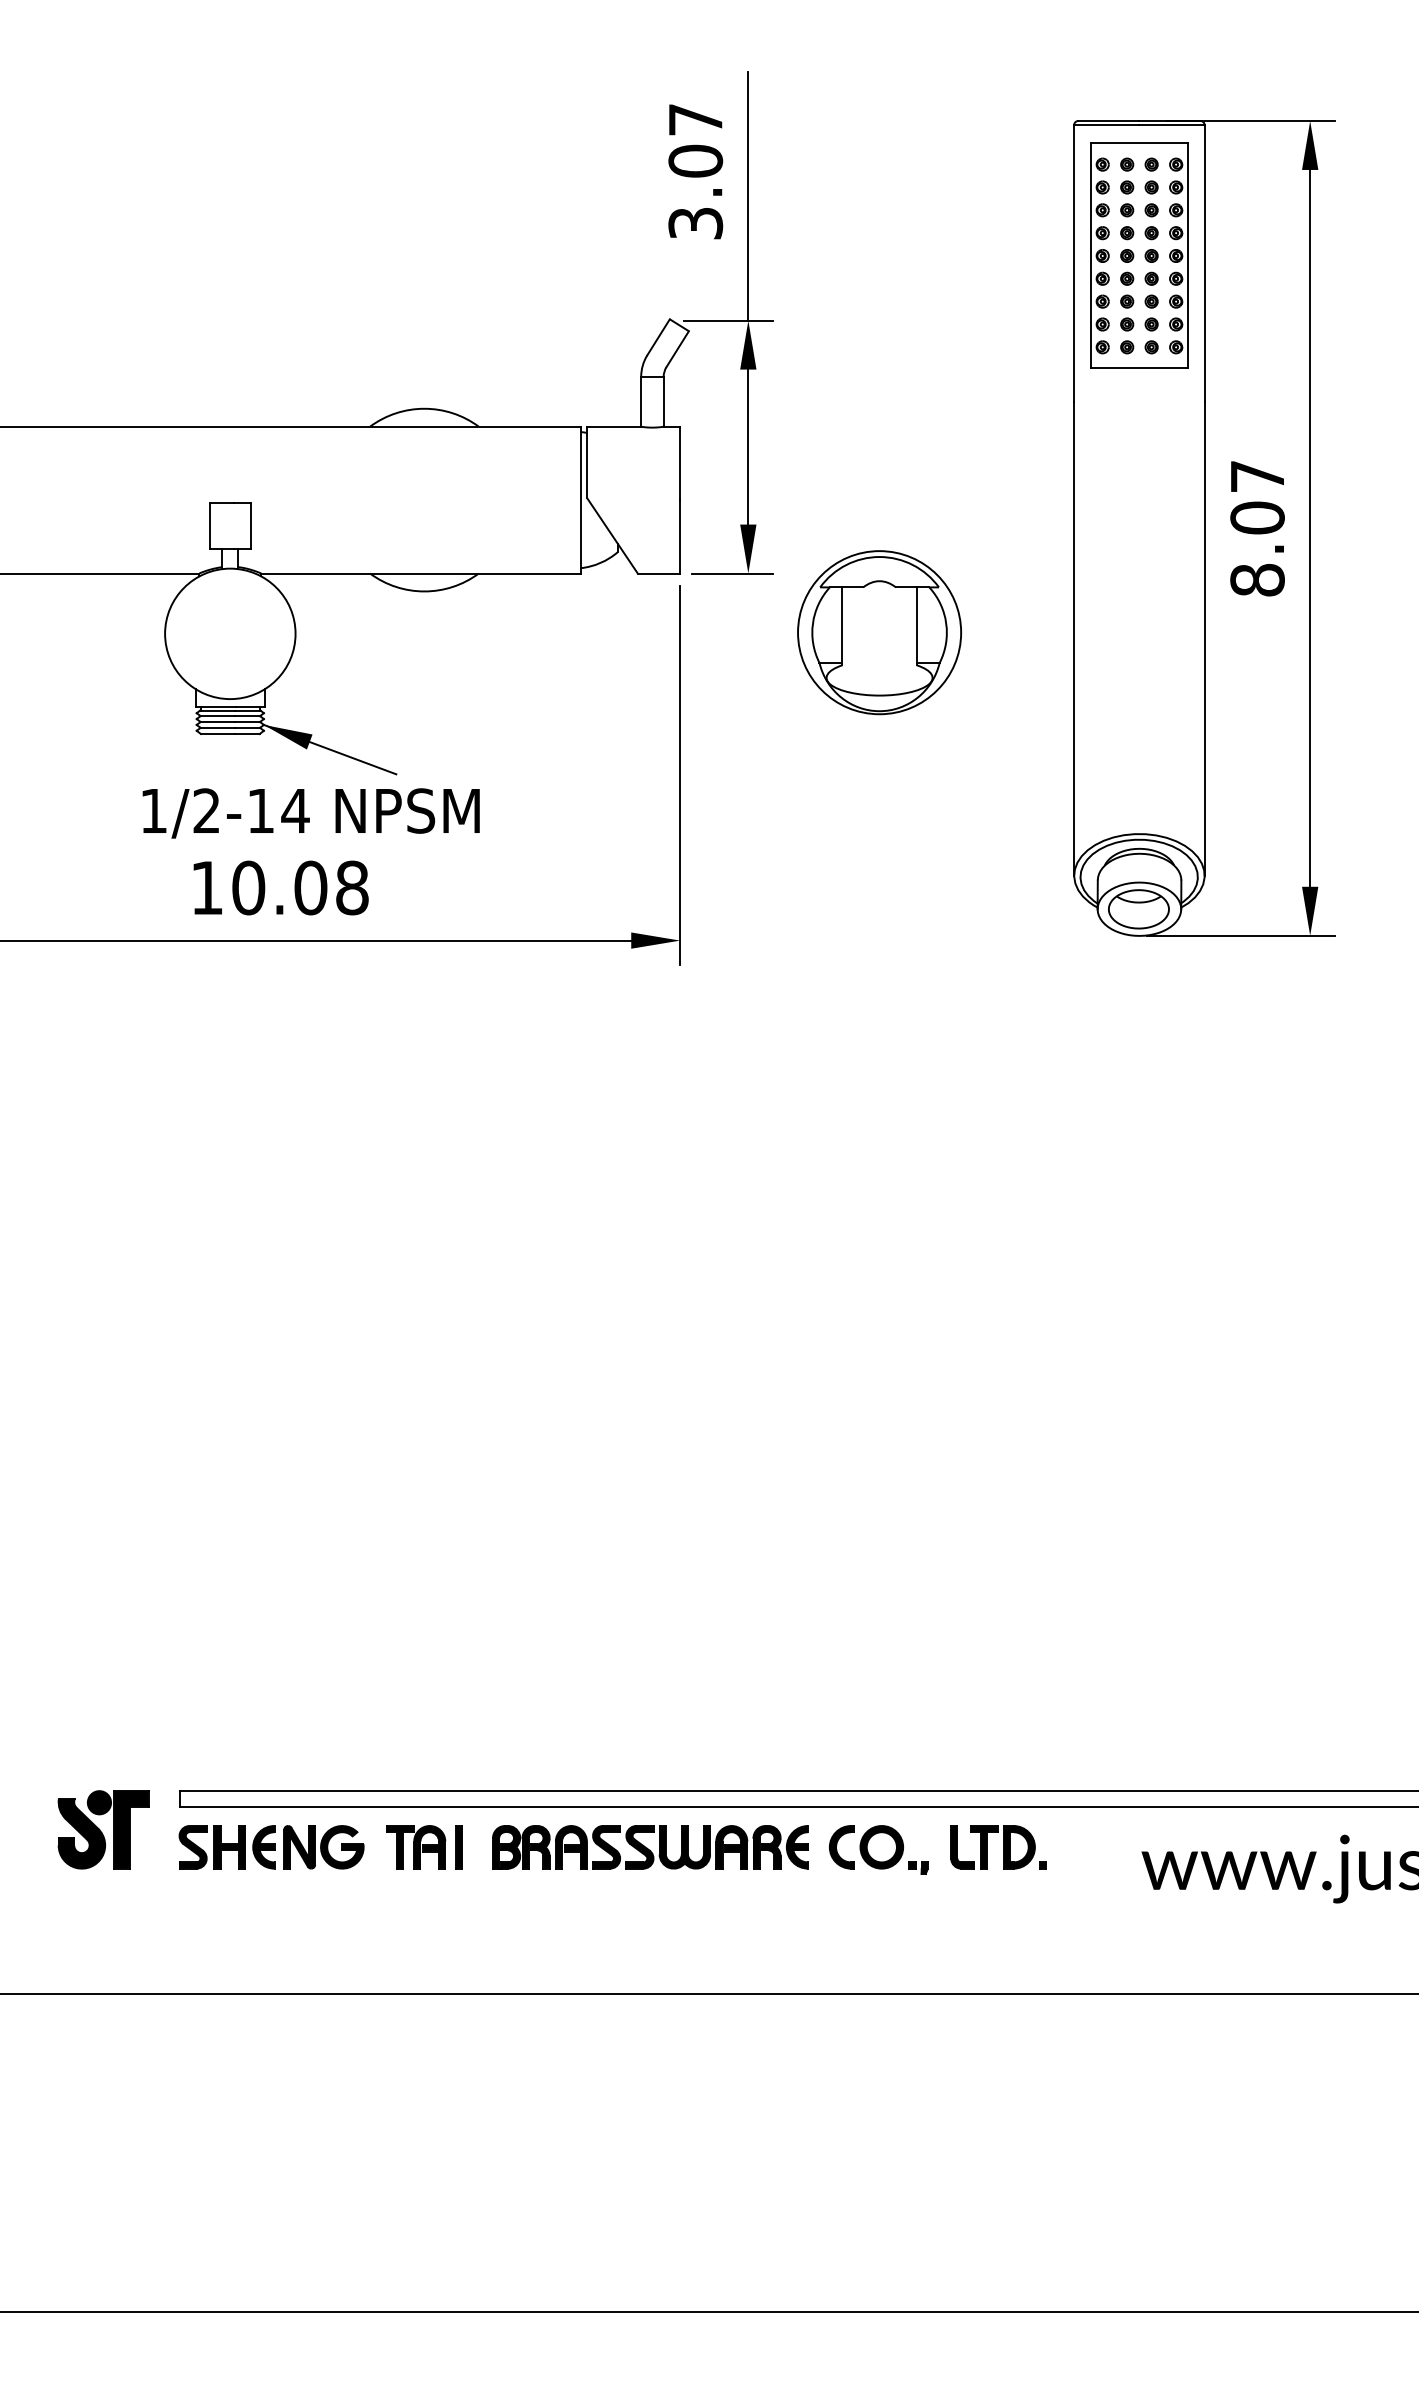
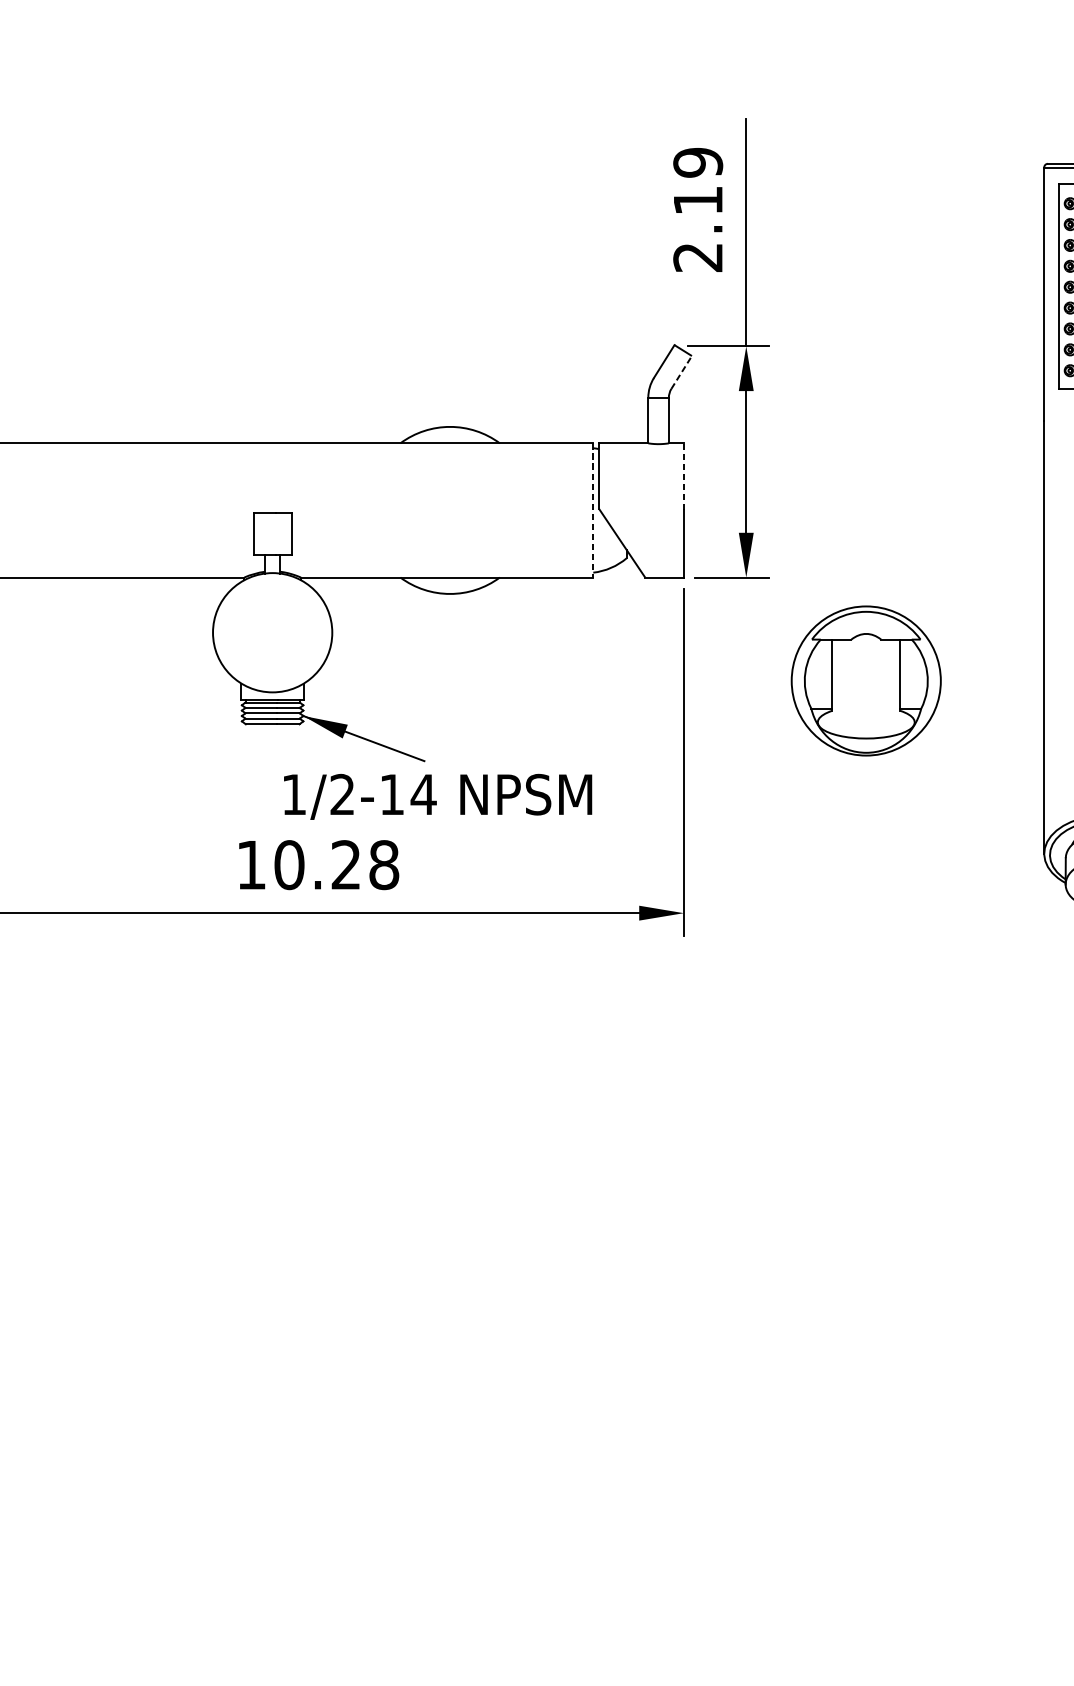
text: (695, 171) -> (697, 209), 3.07 -> 2.19
line: (677, 348) -> (681, 371), solid -> dashed
line: (680, 463) -> (684, 476), solid -> dashed
line: (581, 500) -> (593, 510), solid -> dashed
part: (879, 632) -> (866, 680), moved
text: (310, 813) -> (437, 796), moved
text: (310, 887) -> (345, 864), 10.08 -> 10.28

